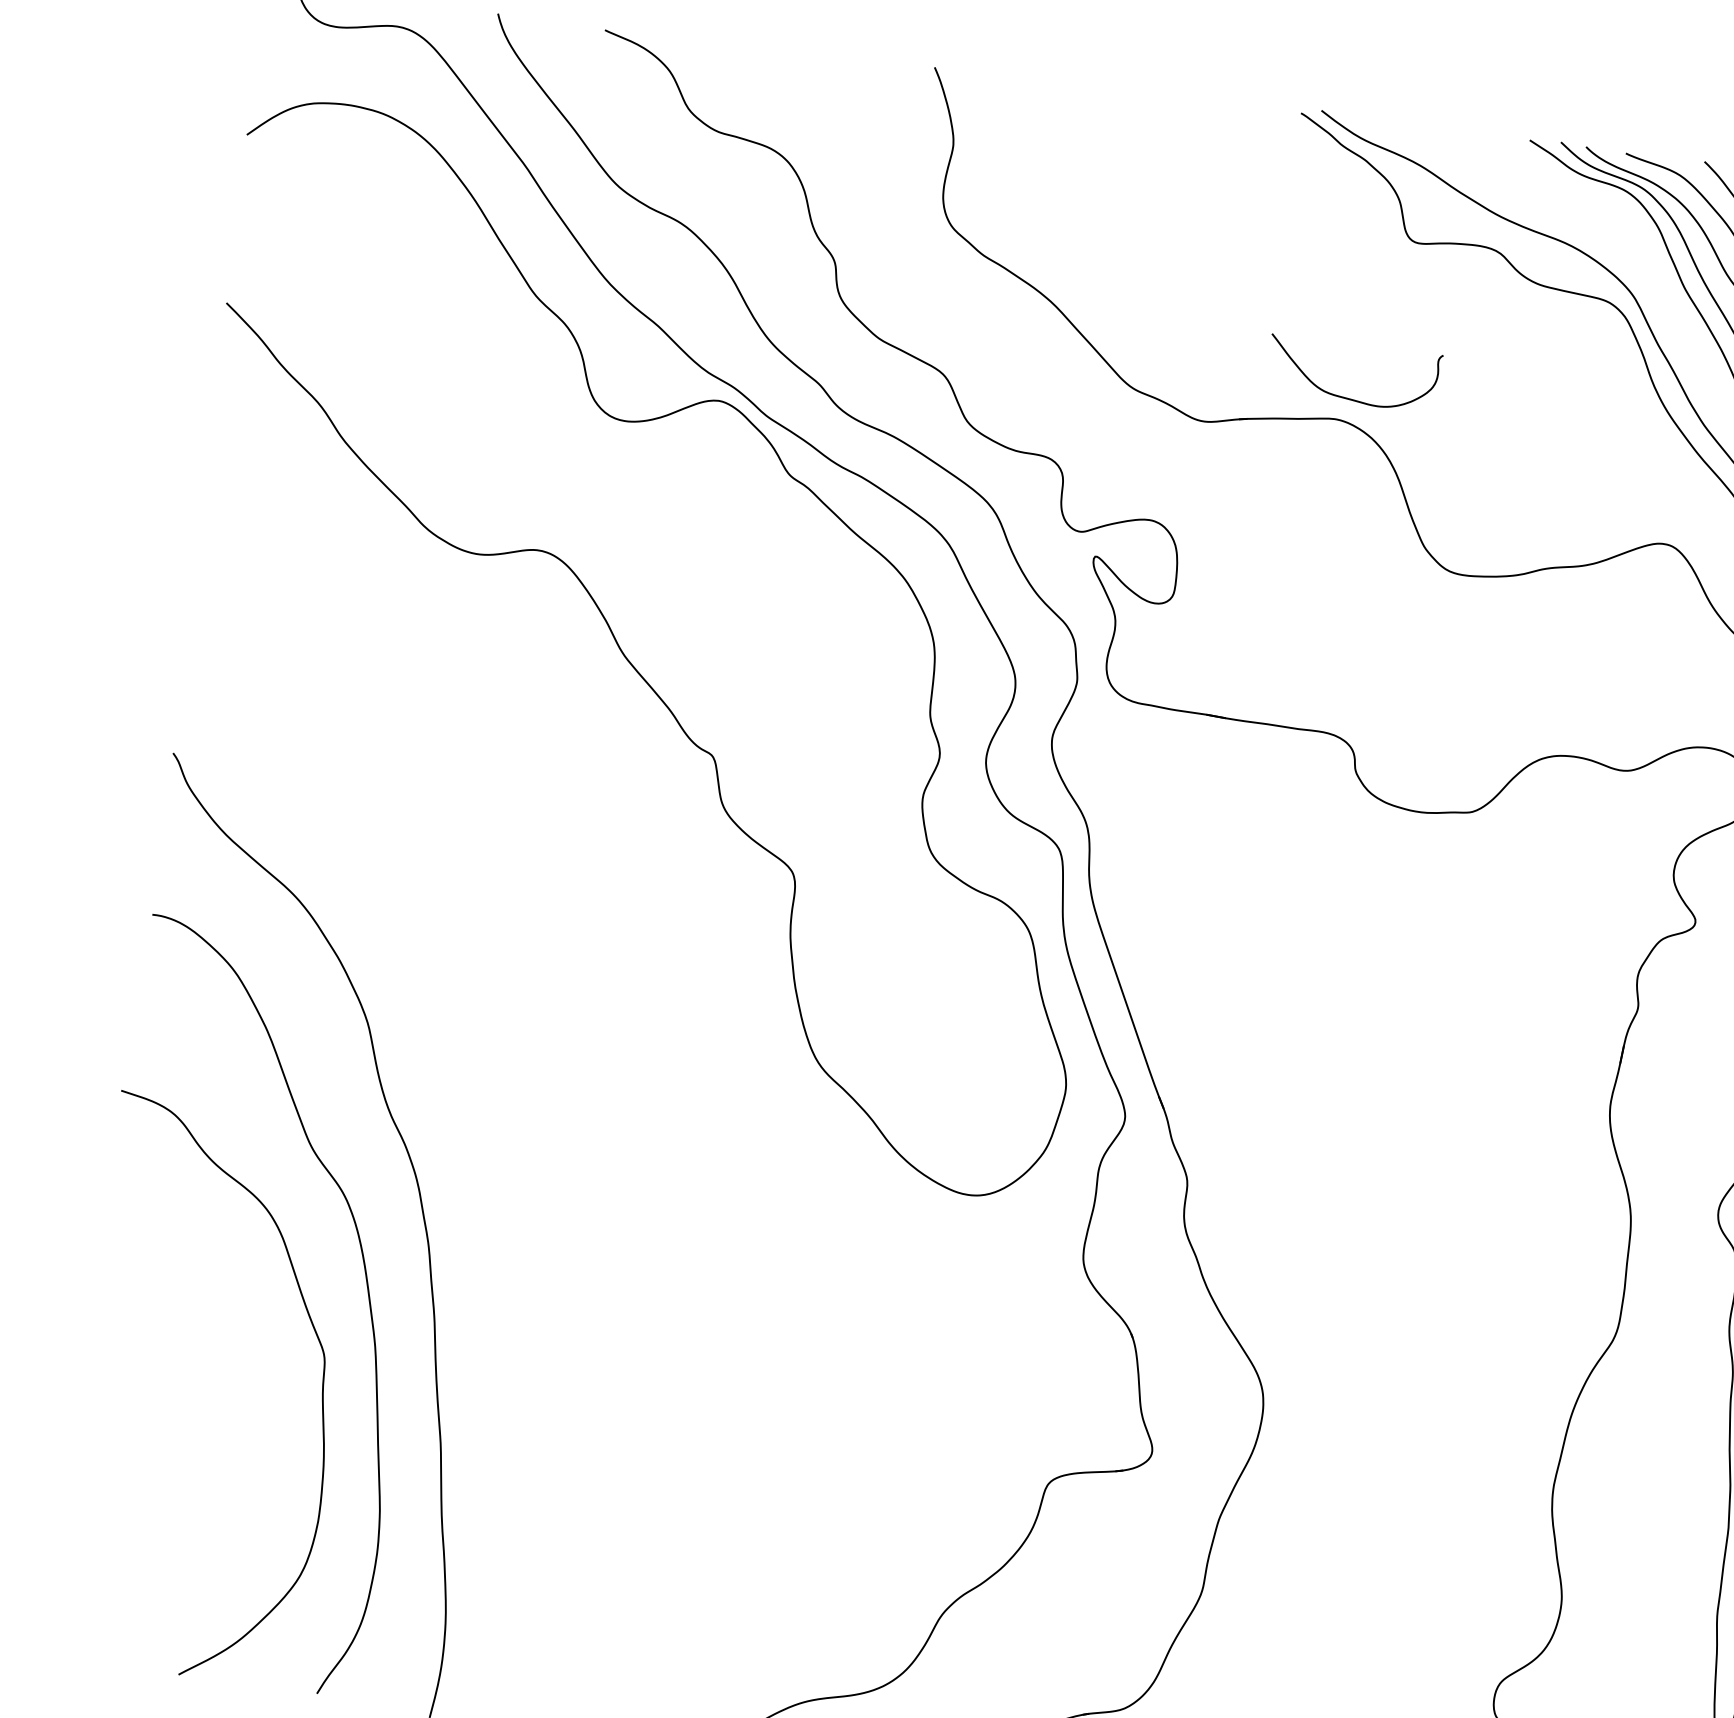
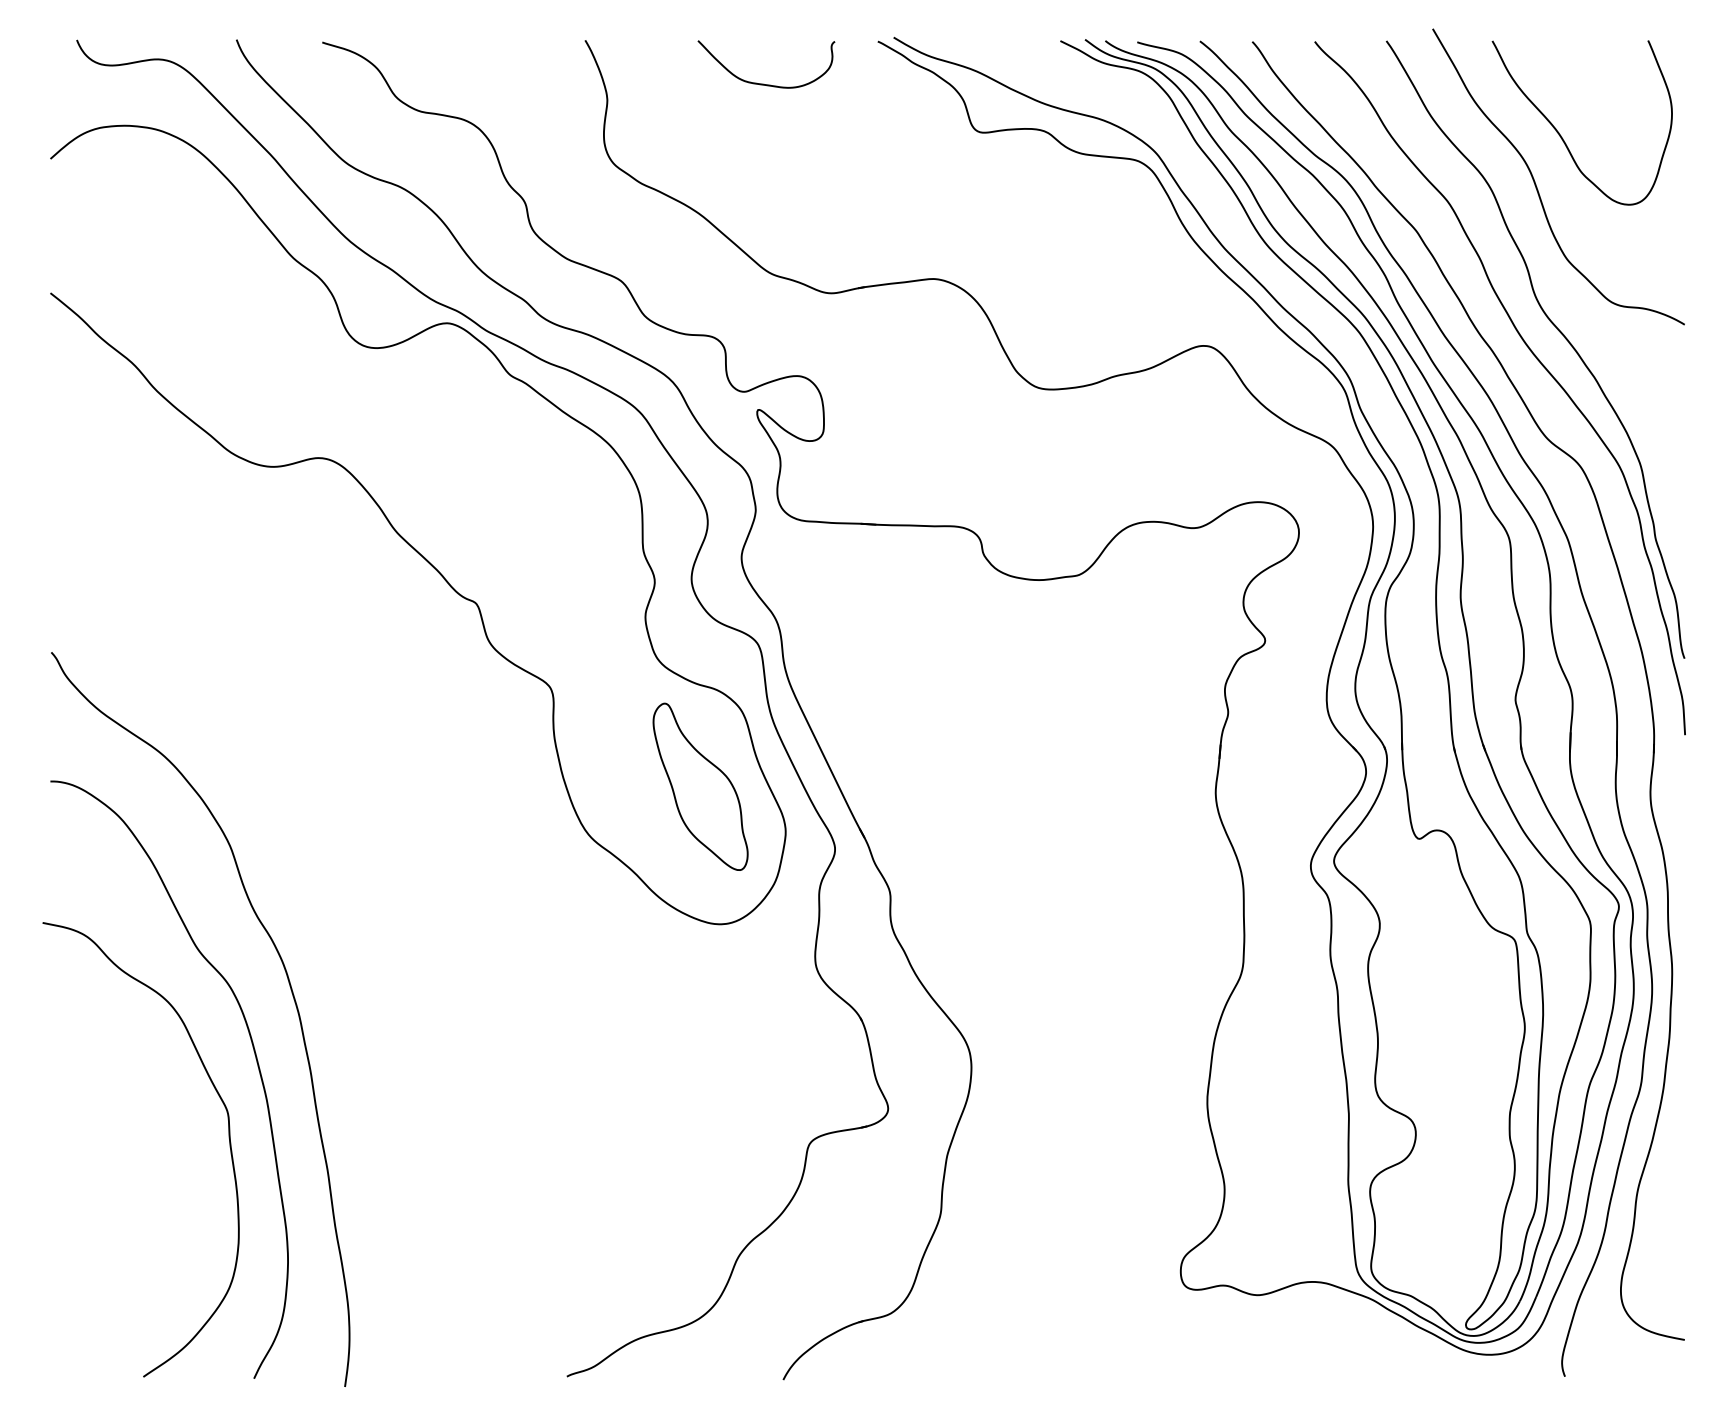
curve: (1347, 397) -> (763, 83), moved
part: (965, 1019) -> (700, 786), added

